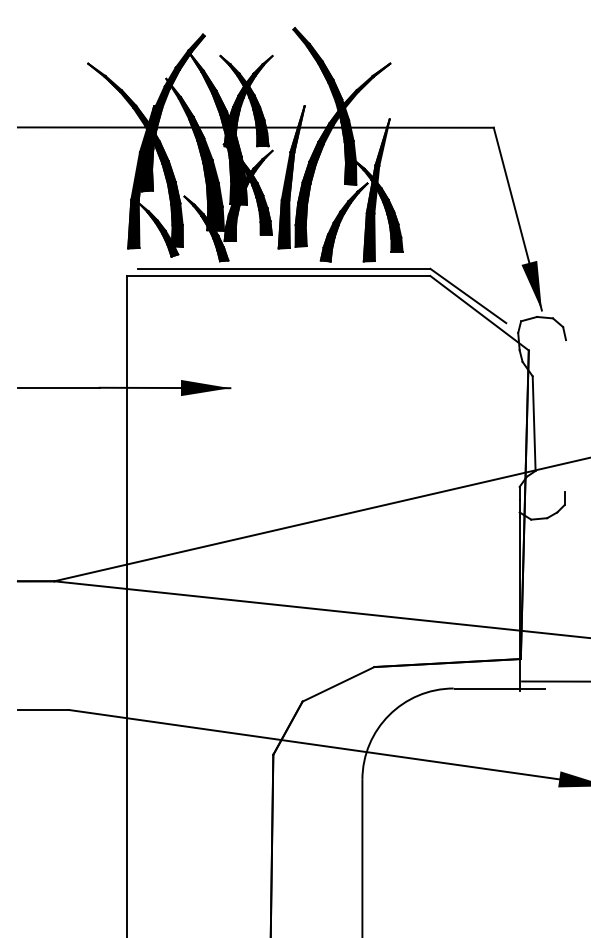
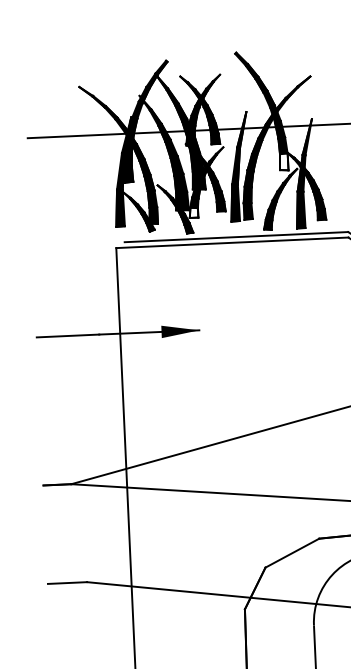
fill: (350, 173) -> (283, 161), removed
fill: (229, 234) -> (193, 212), removed

